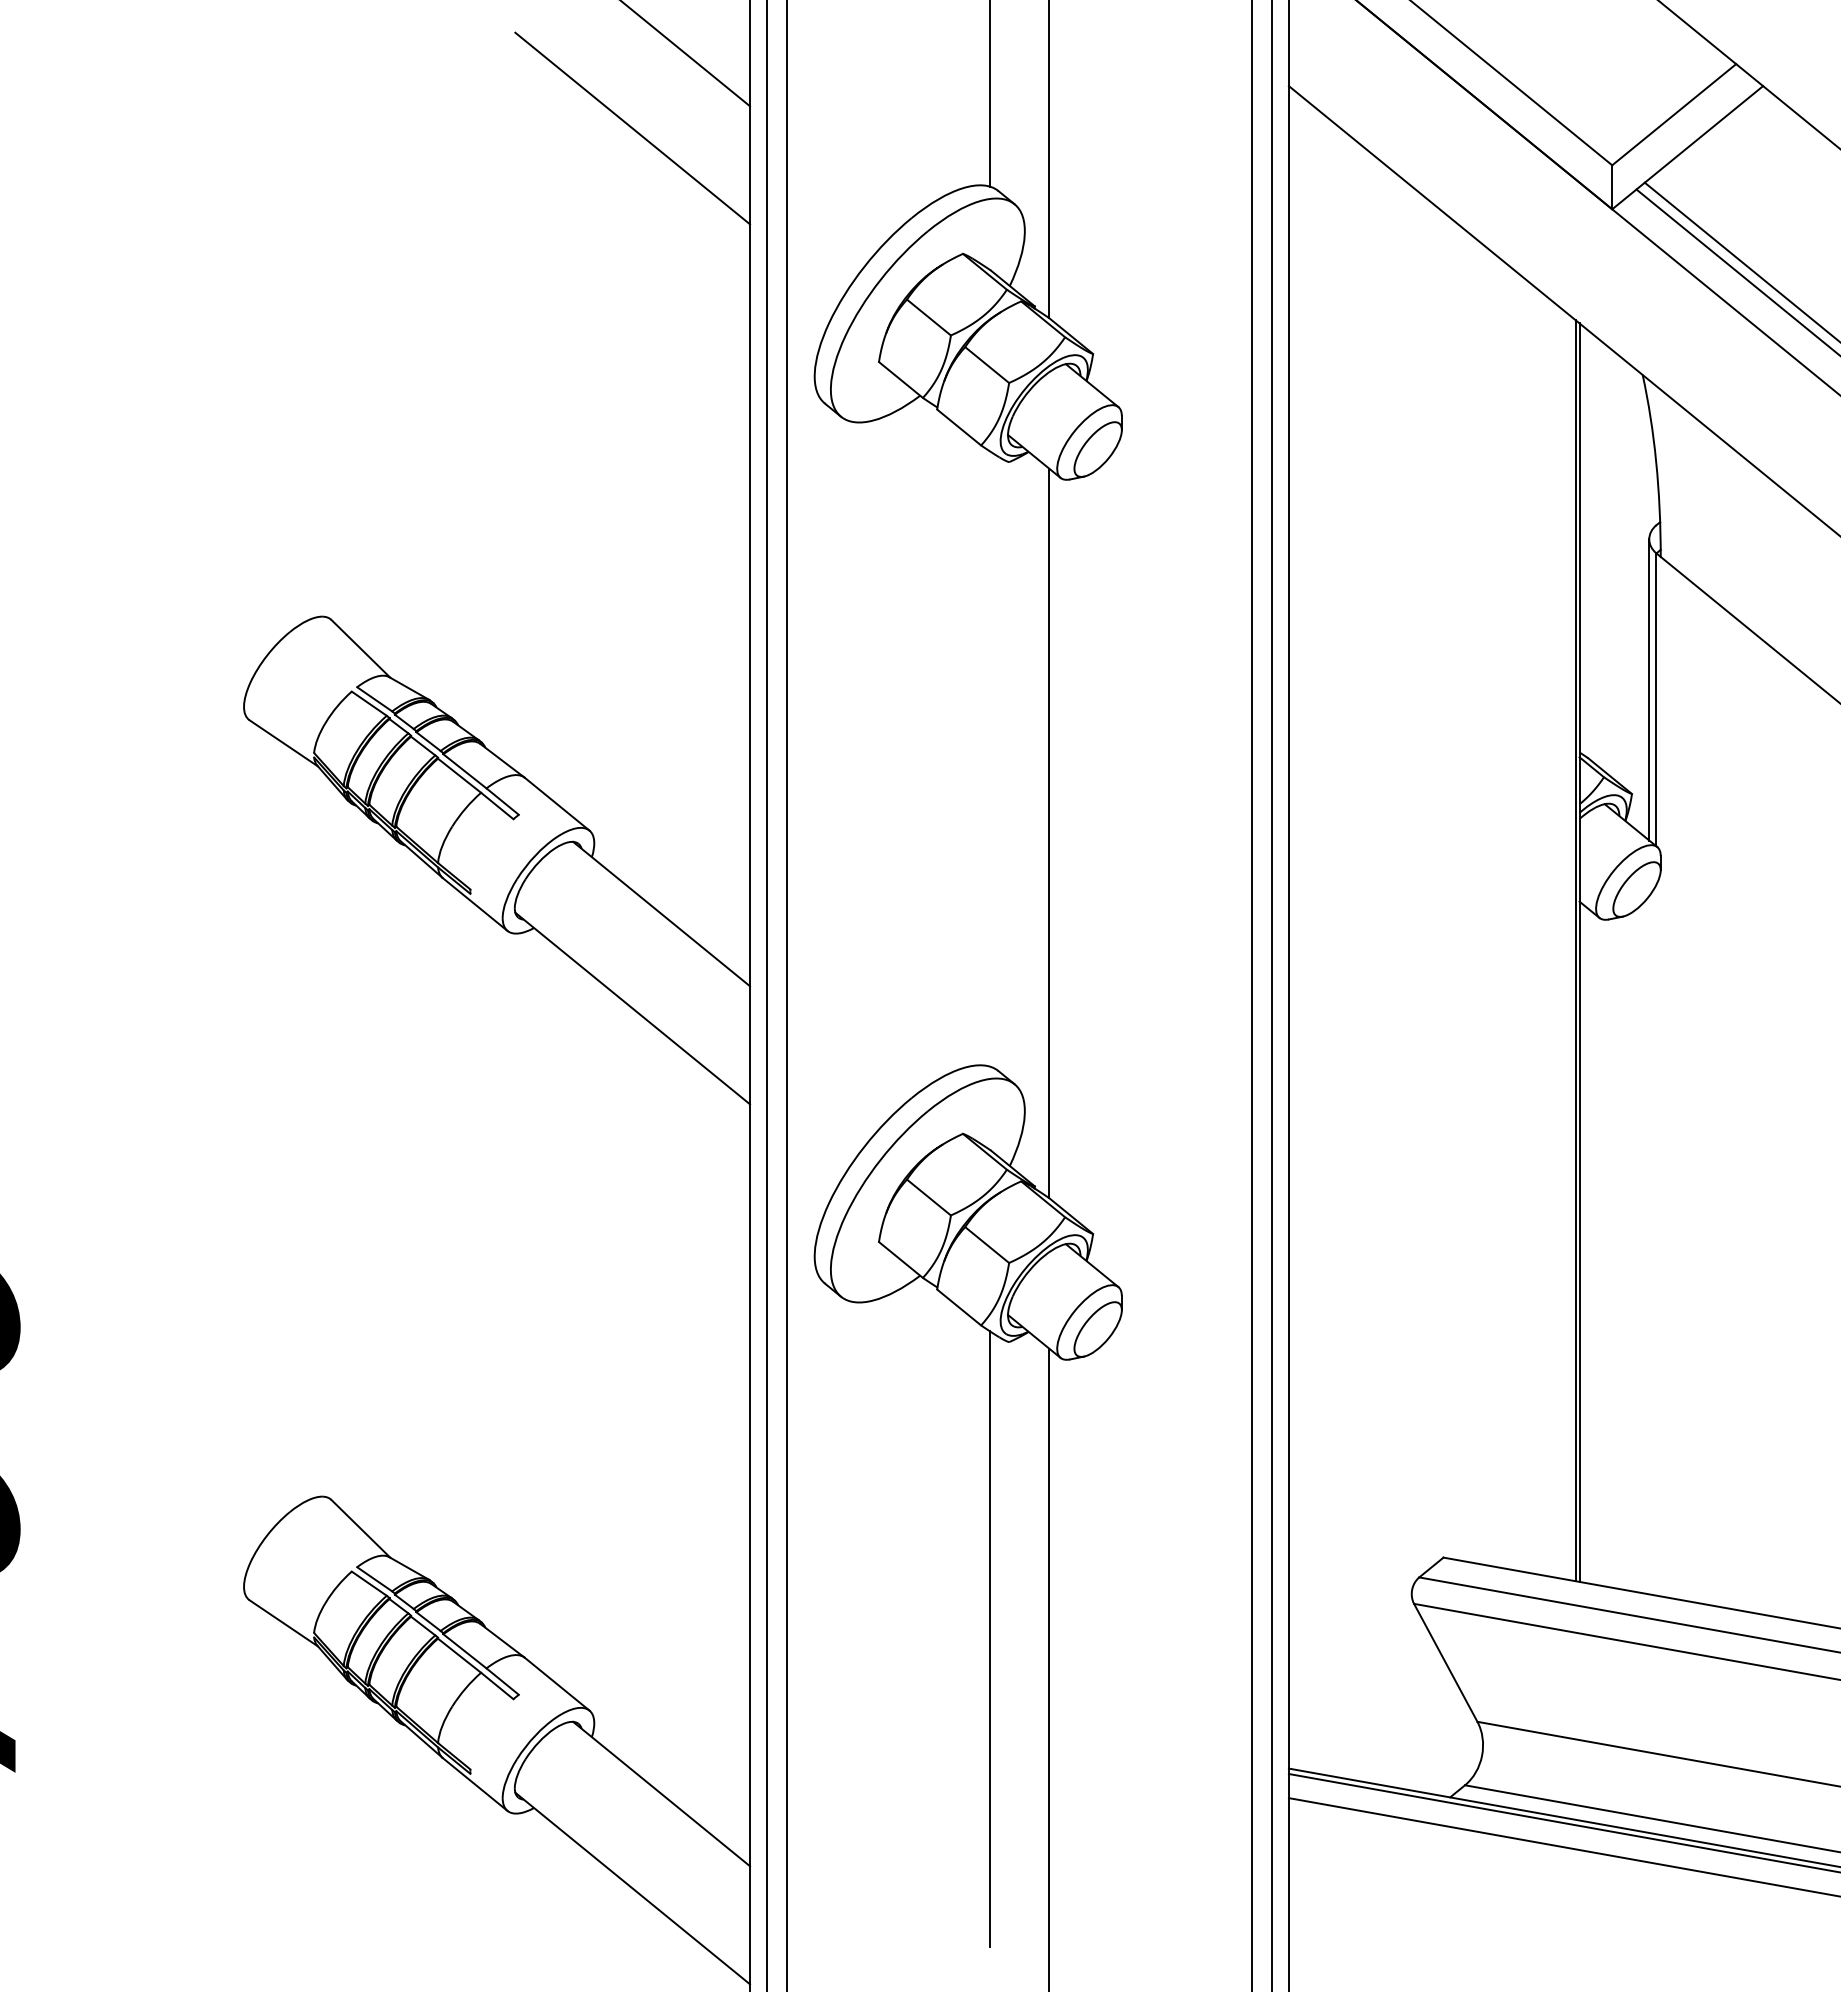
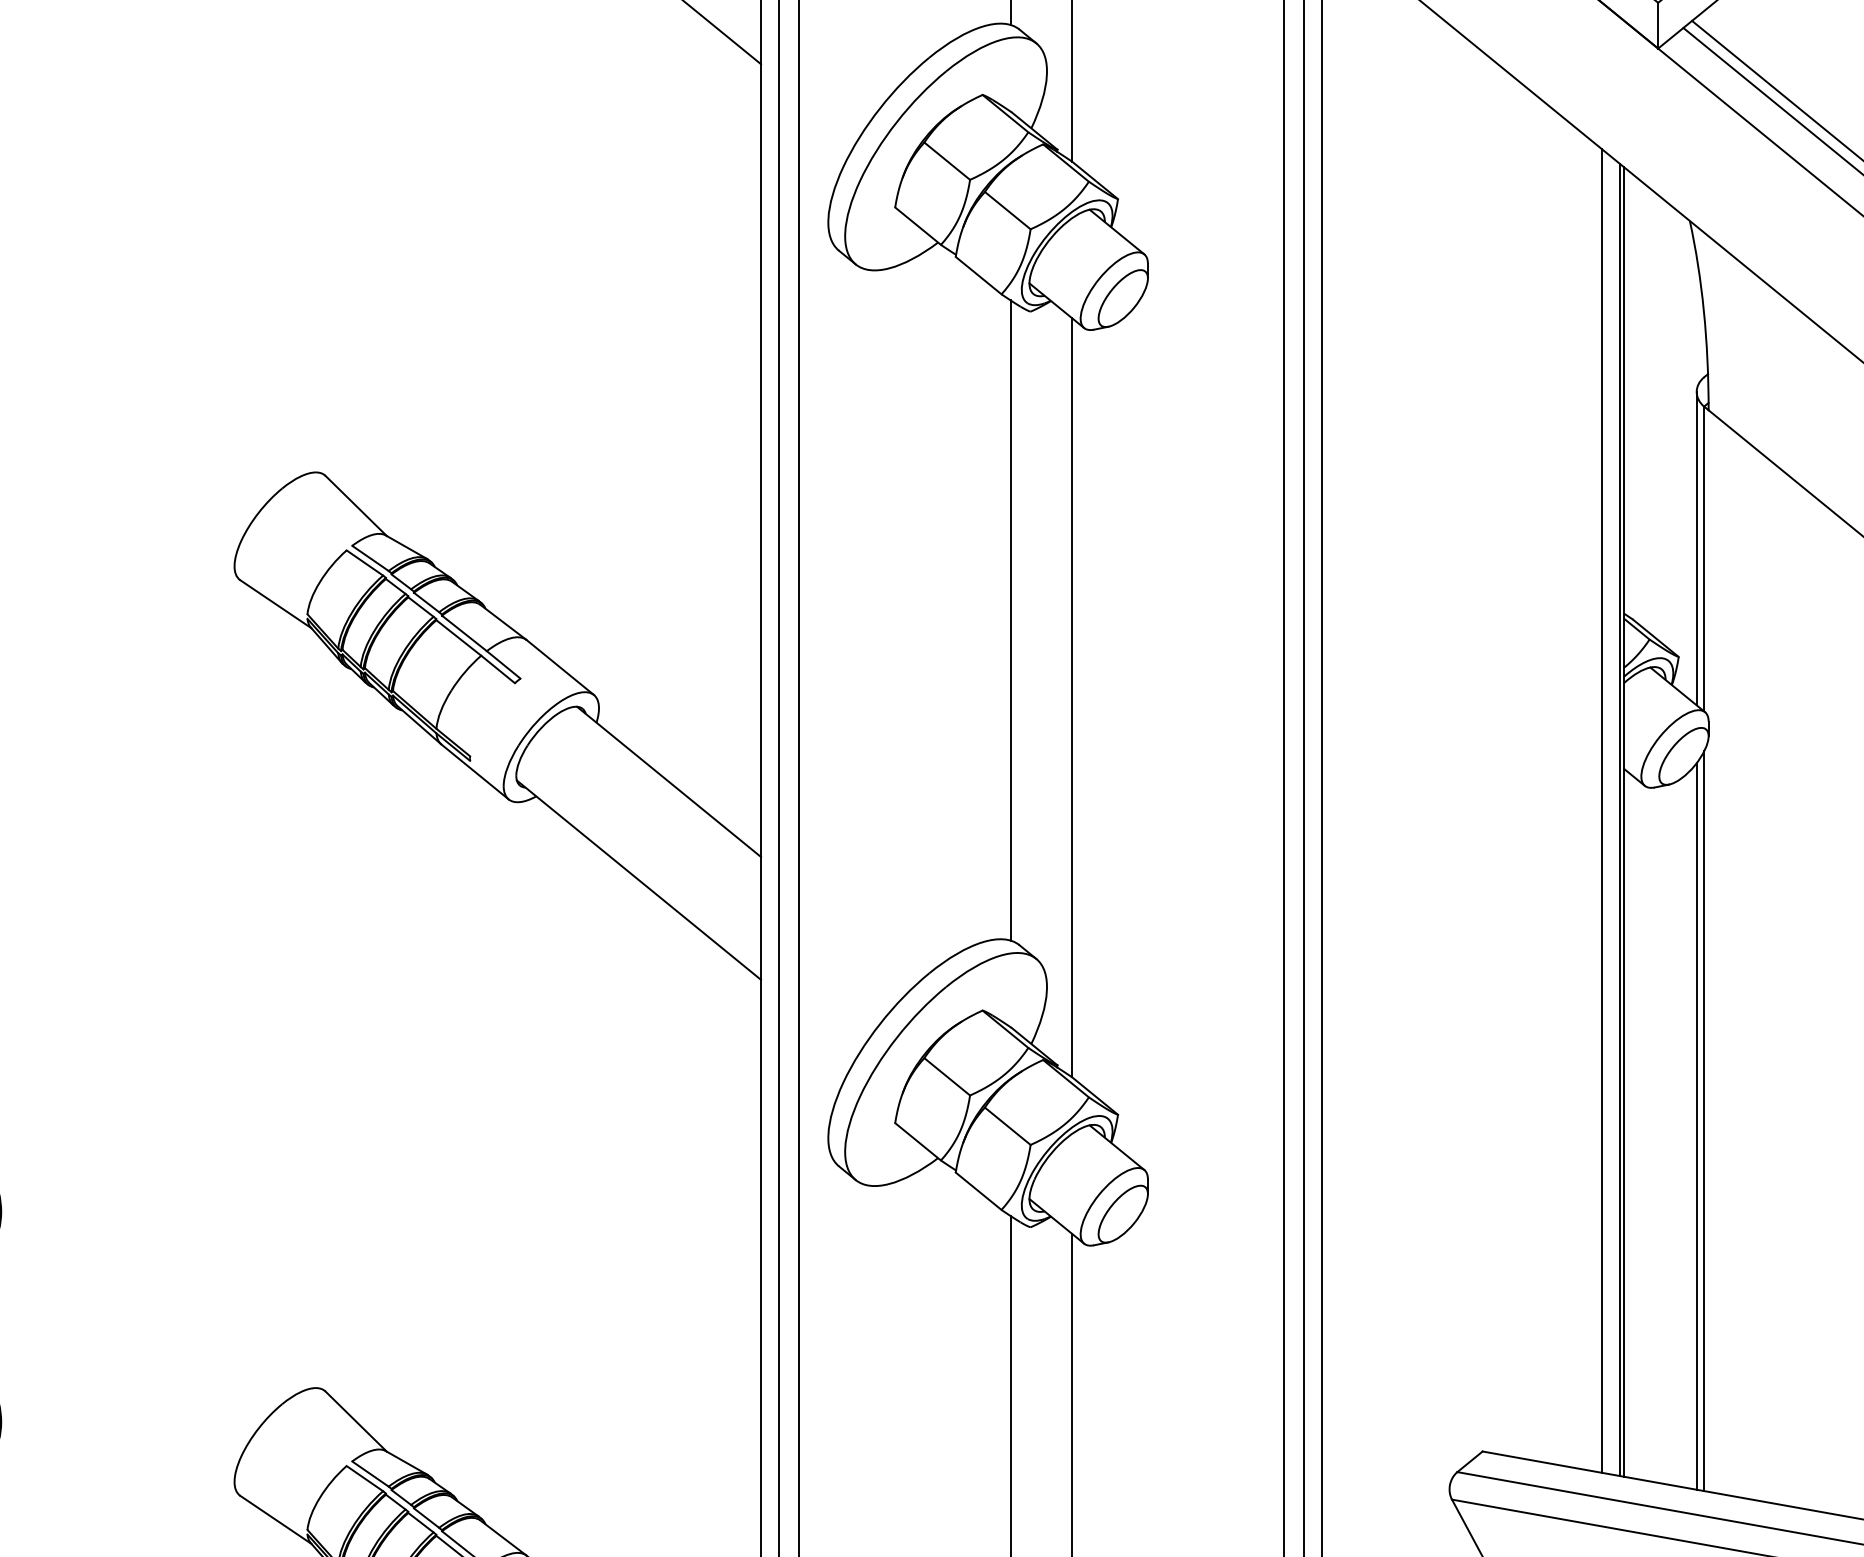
line: (989, 758) -> (1010, 620), added
line: (1558, 942) -> (1602, 811), added
line: (1656, 1239) -> (1704, 1120), added
line: (1649, 1245) -> (1696, 1126), added

